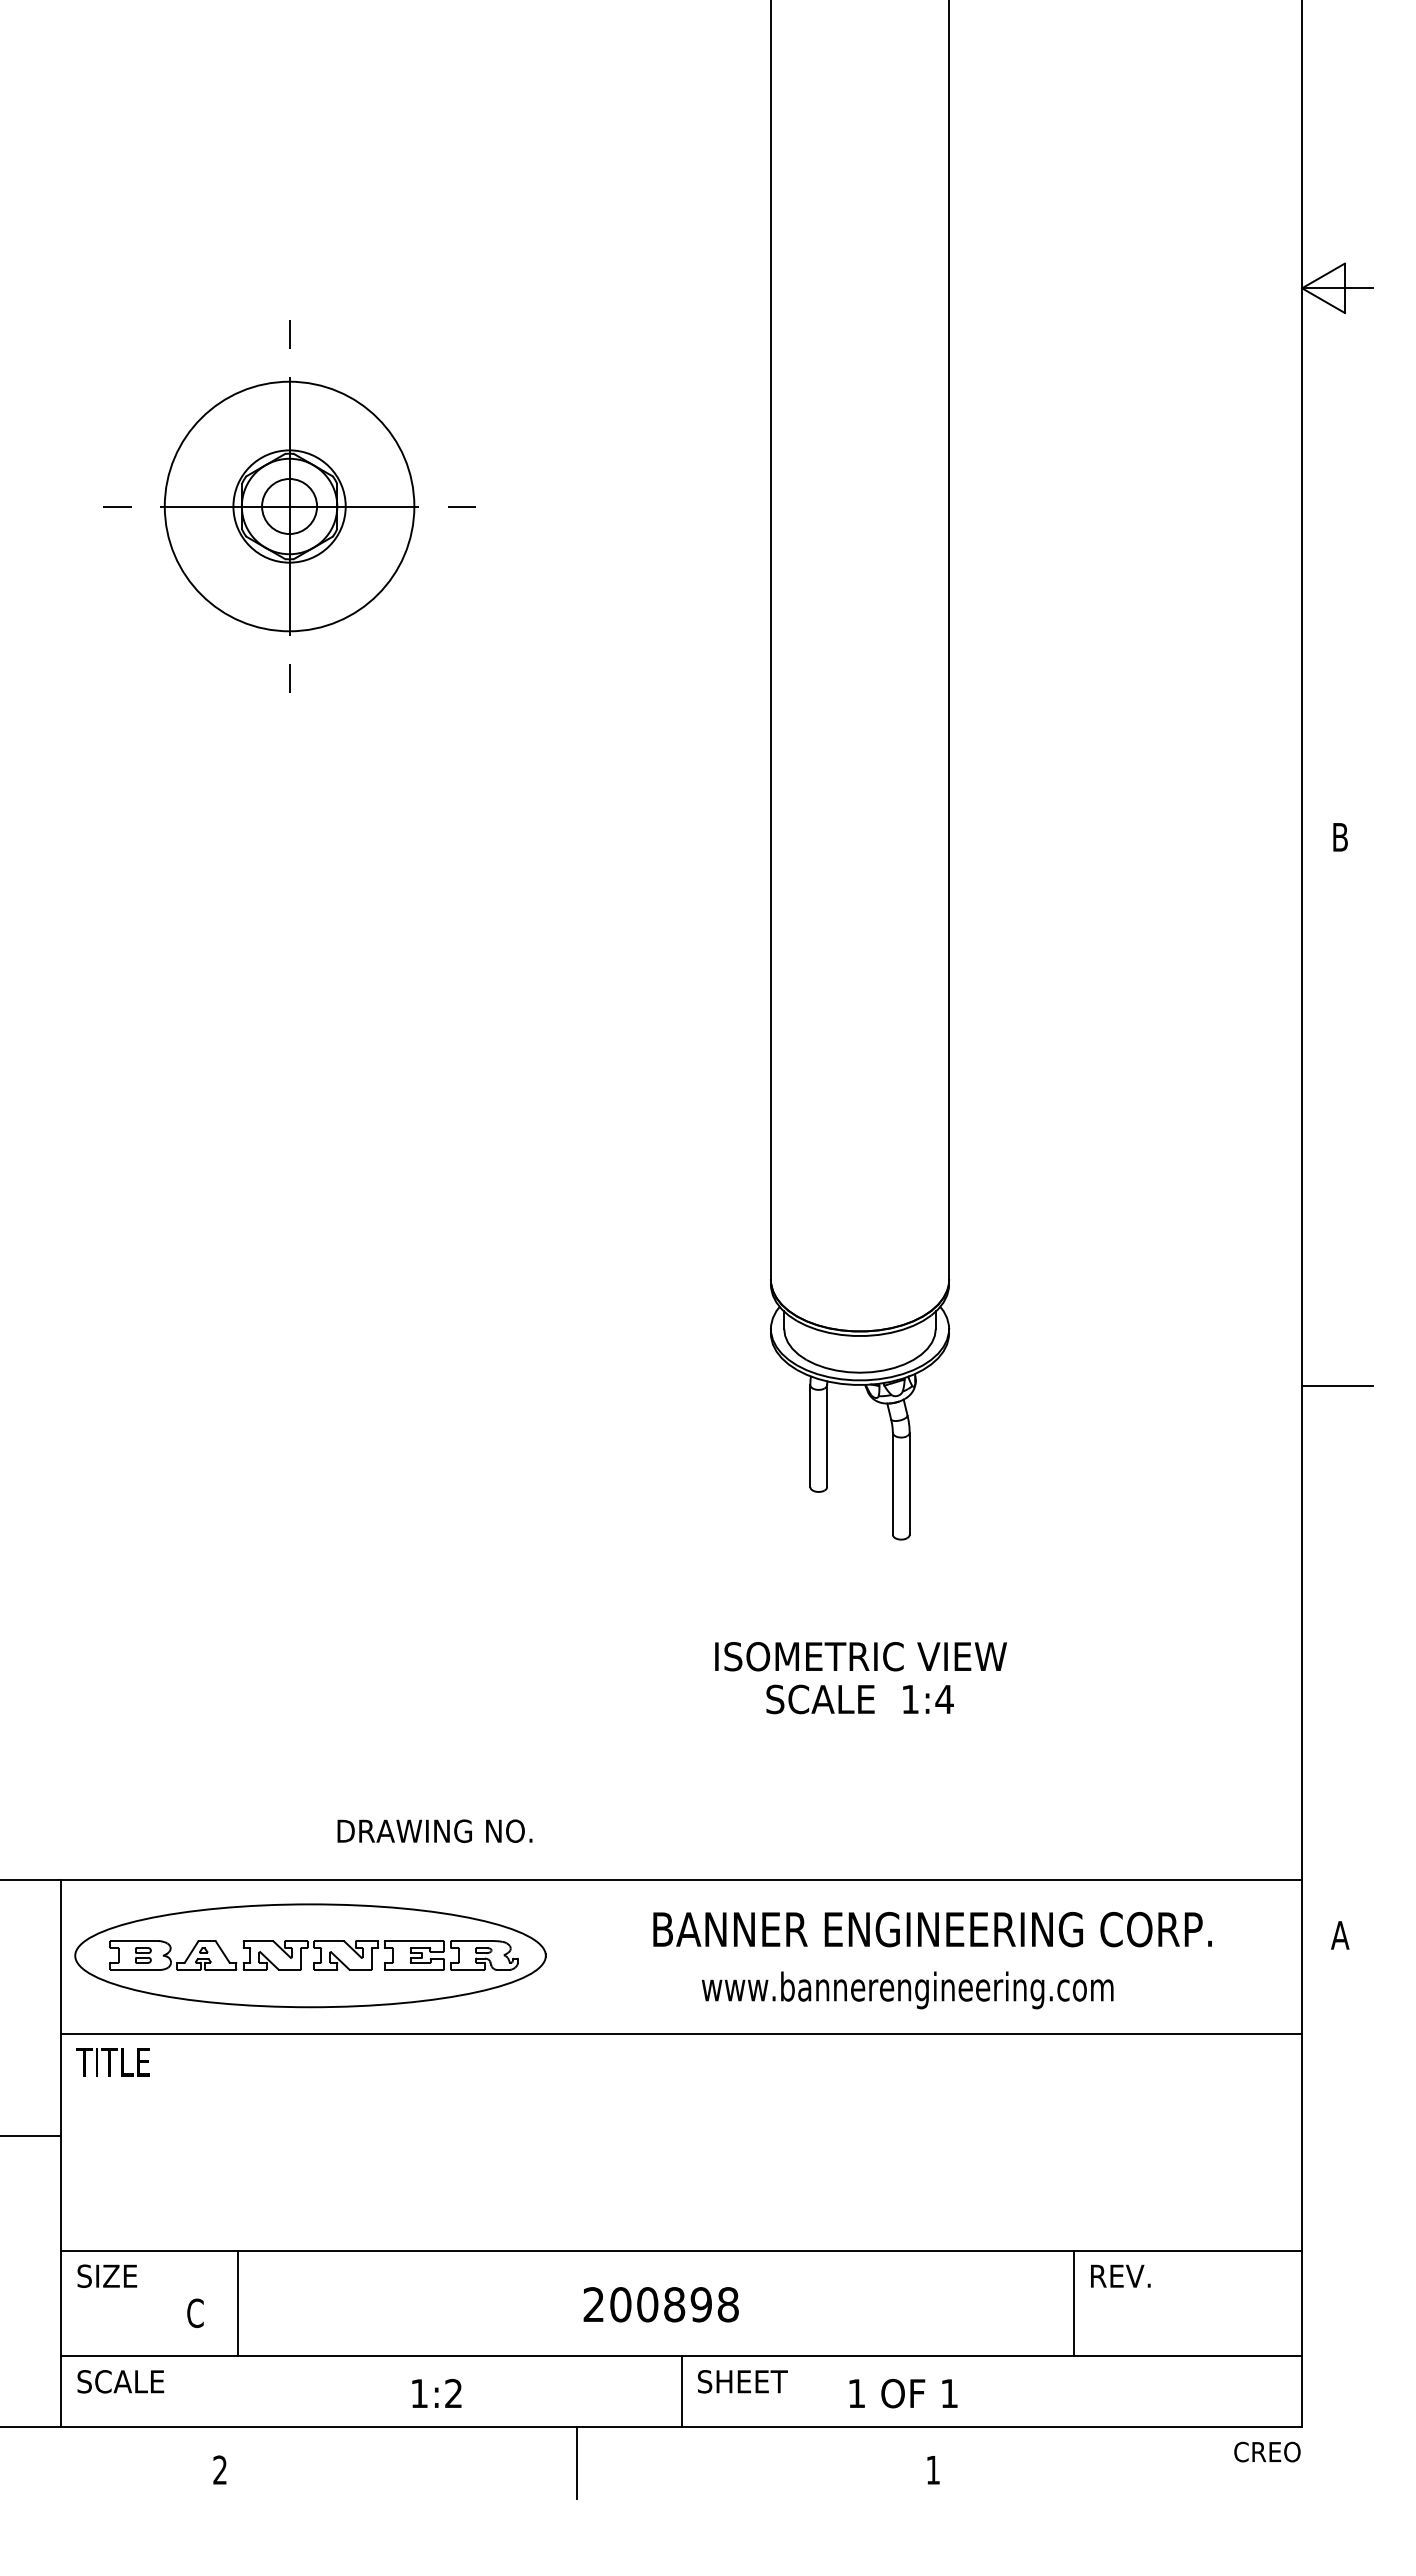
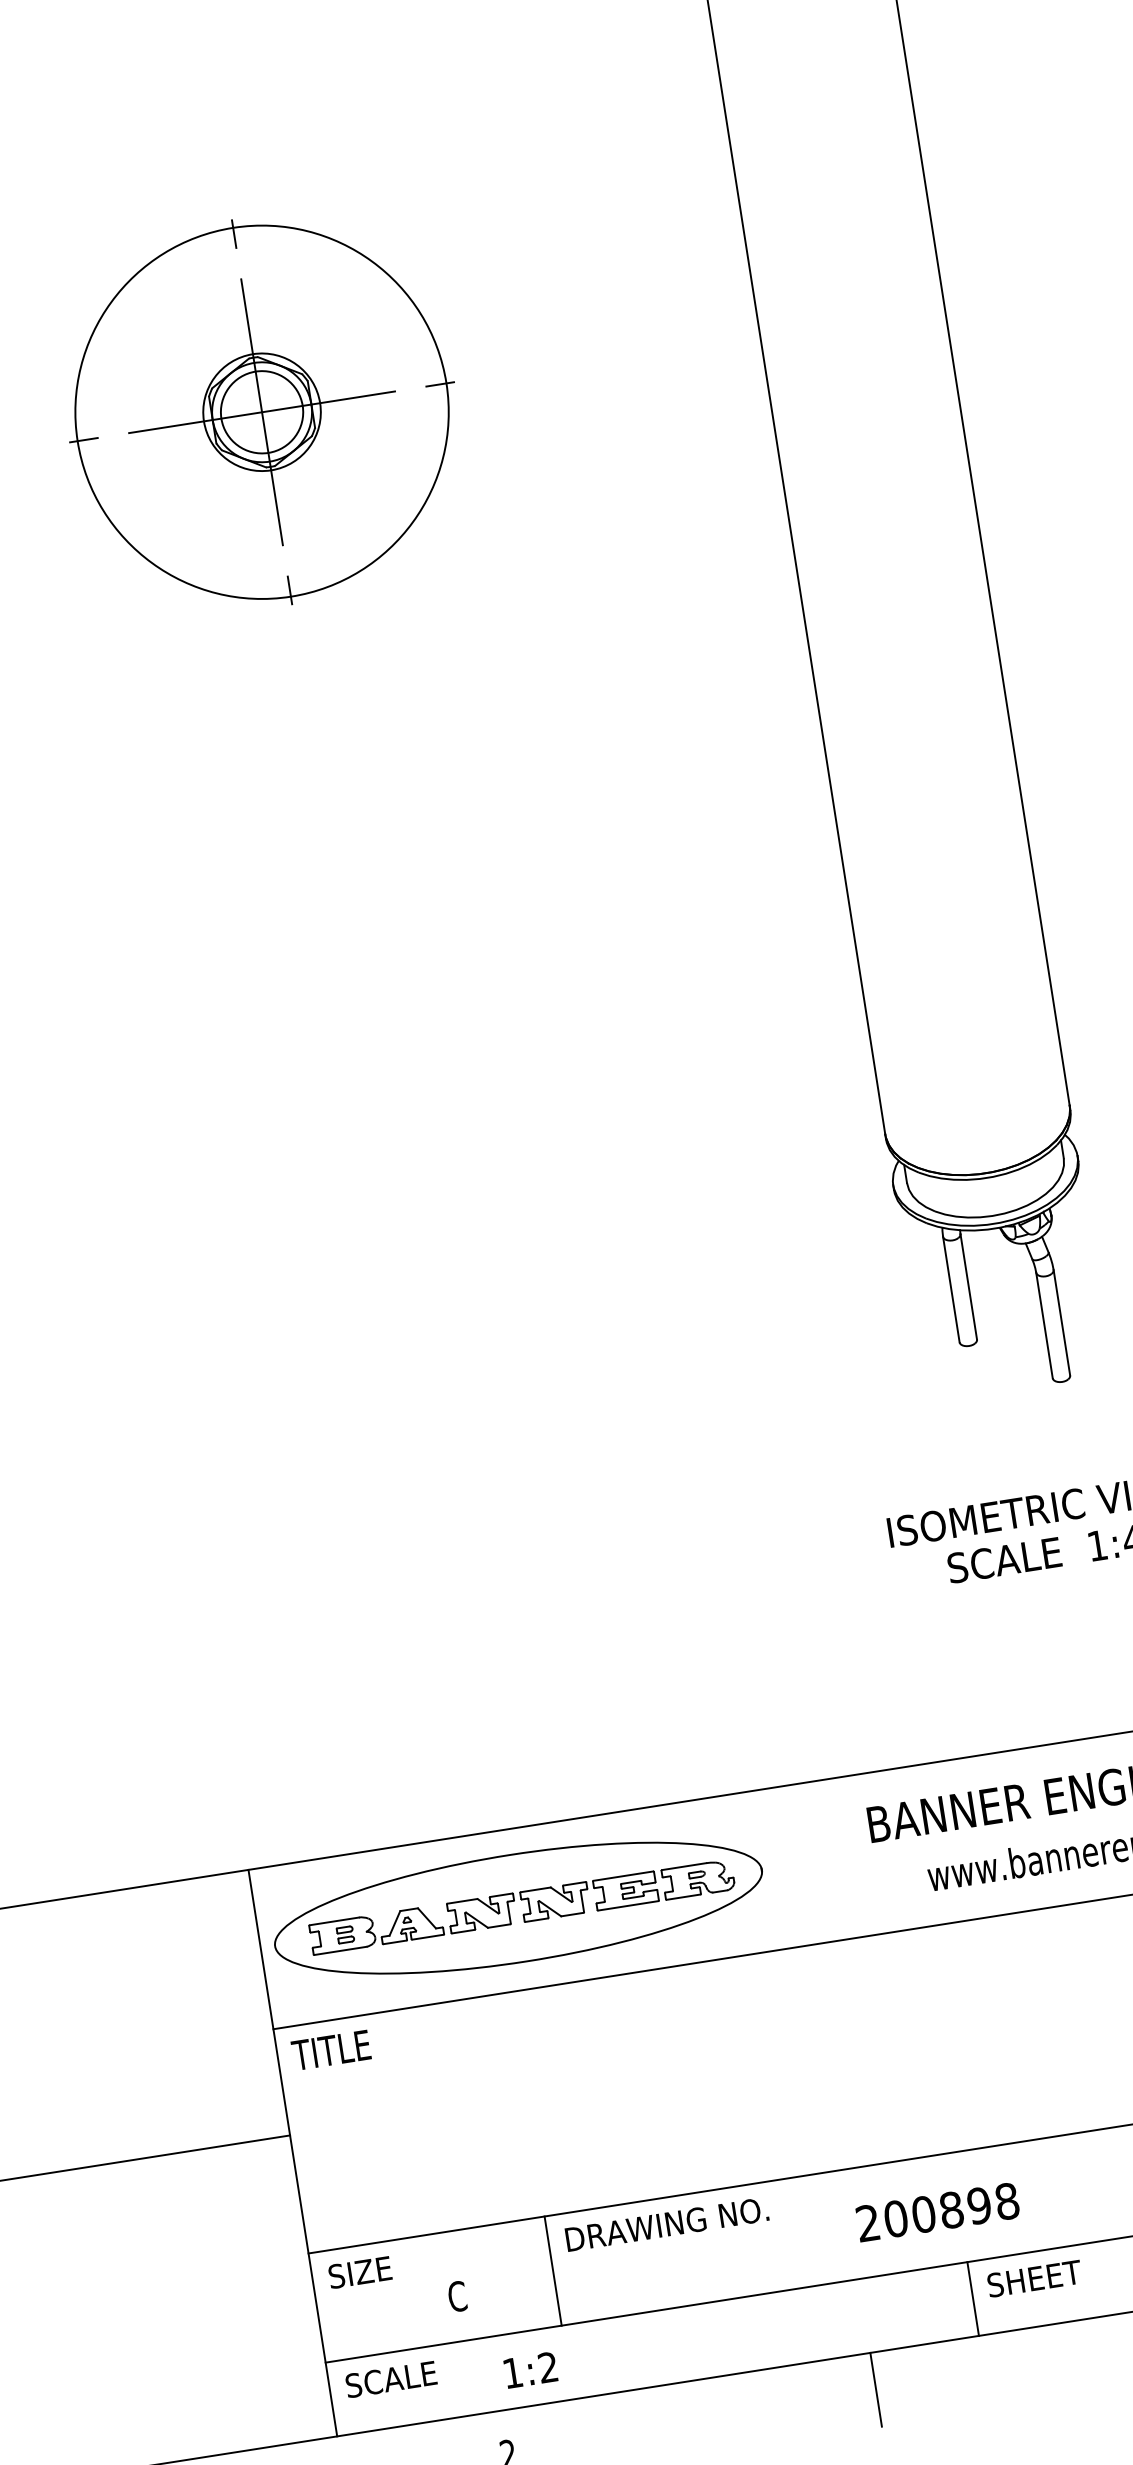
circle: (289, 506) -> (261, 412), size x1.43
circle: (289, 506) -> (261, 412), size x1.43
text: (434, 1830) -> (666, 2223), moved
line: (237, 2303) -> (553, 2271), moved
text: (436, 2393) -> (530, 2370), moved

